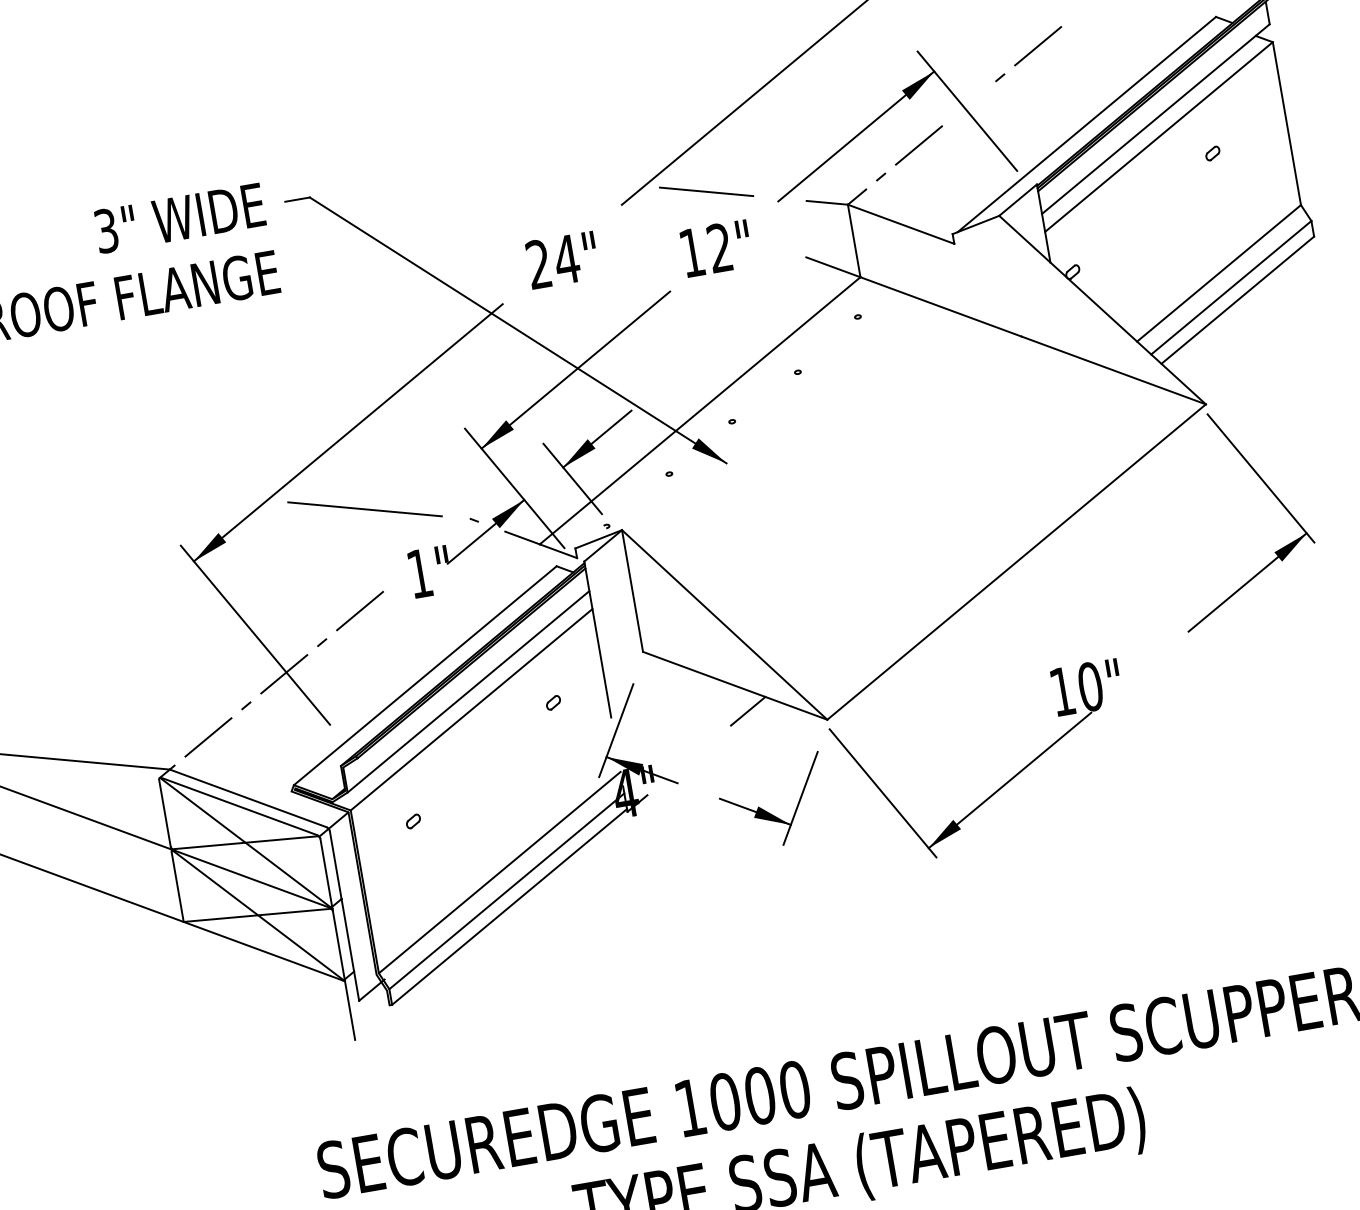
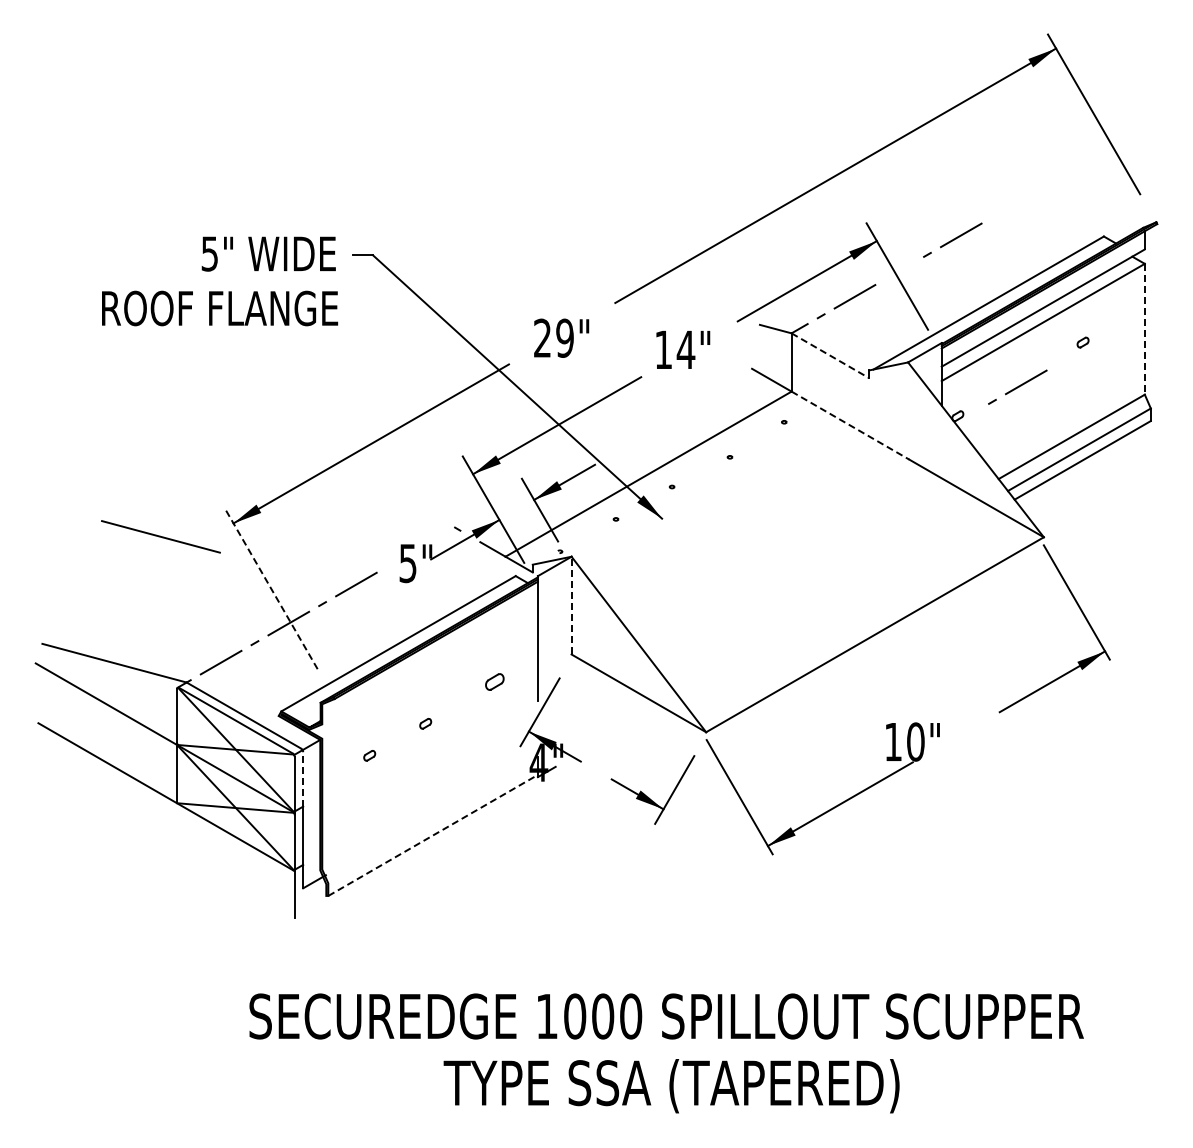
line: (1286, 124) -> (1144, 329), solid -> dashed
line: (705, 190) -> (682, 303), removed
line: (1140, 222) -> (1017, 386), added
line: (901, 223) -> (830, 355), solid -> dashed
text: (105, 230) -> (209, 253), 3" -> 5"
text: (719, 247) -> (685, 349), 12" -> 14"
text: (566, 258) -> (564, 337), 24" -> 29"
line: (941, 306) -> (850, 425), solid -> dashed
line: (364, 508) -> (160, 536), moved
text: (419, 573) -> (407, 563), 1" -> 5"
line: (632, 590) -> (571, 605), solid -> dashed
line: (255, 634) -> (271, 588), solid -> dashed
line: (467, 691) -> (429, 661), removed
part: (553, 703) -> (494, 682), size x1.6
line: (470, 709) -> (429, 676), removed
line: (748, 710) -> (645, 714), removed
part: (476, 769) -> (425, 723), added
line: (335, 863) -> (303, 778), solid -> dashed
line: (499, 872) -> (429, 807), removed
line: (506, 891) -> (432, 822), removed
line: (510, 906) -> (433, 835), solid -> dashed

